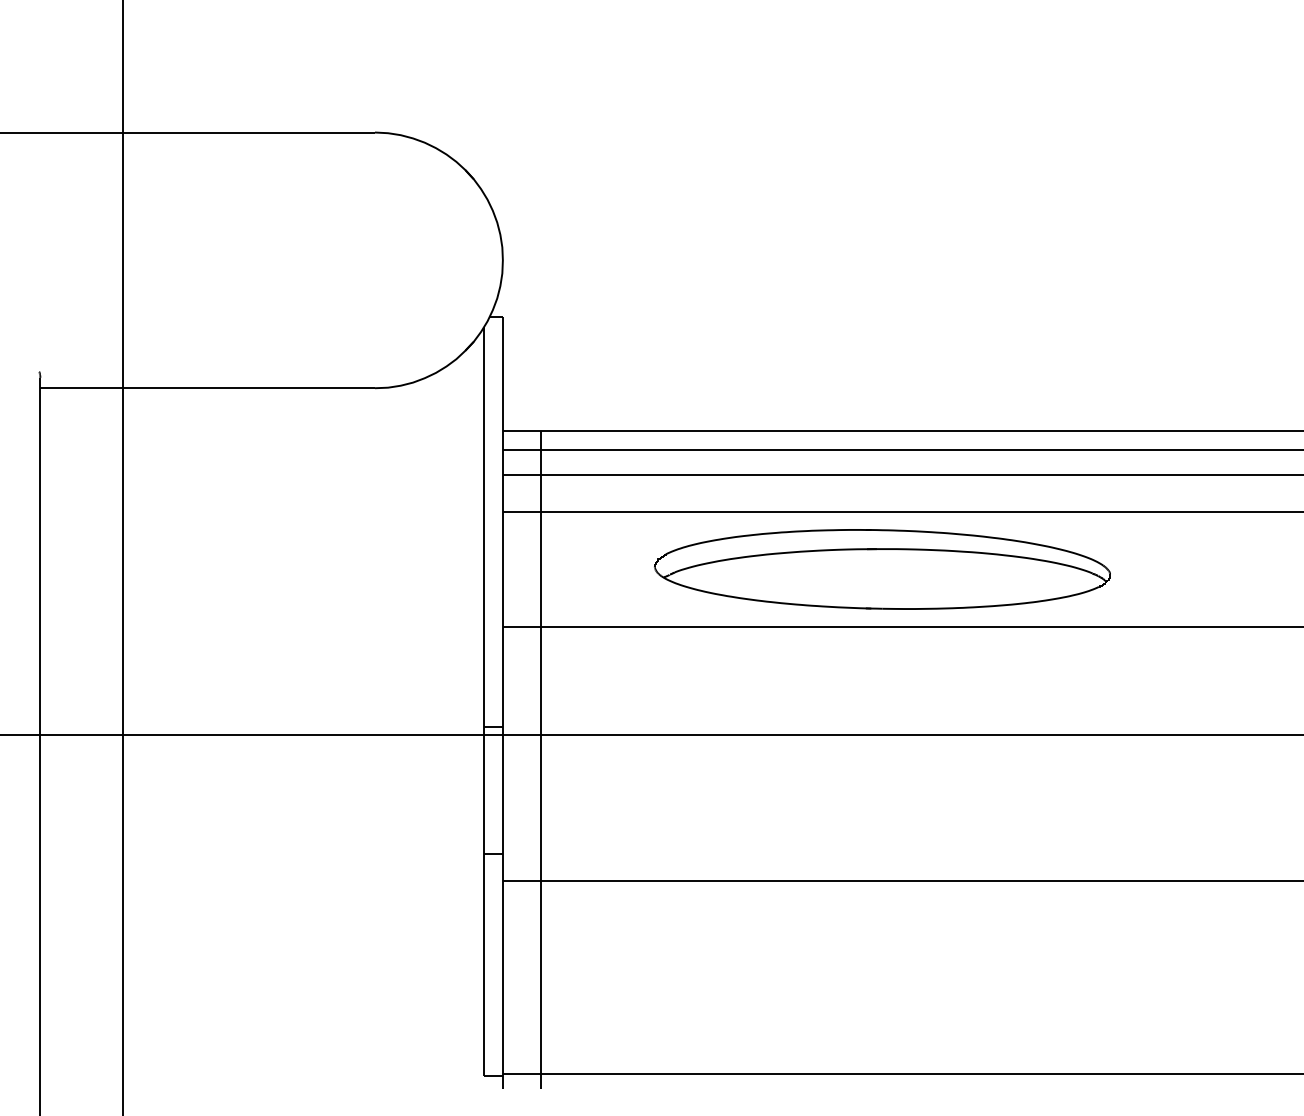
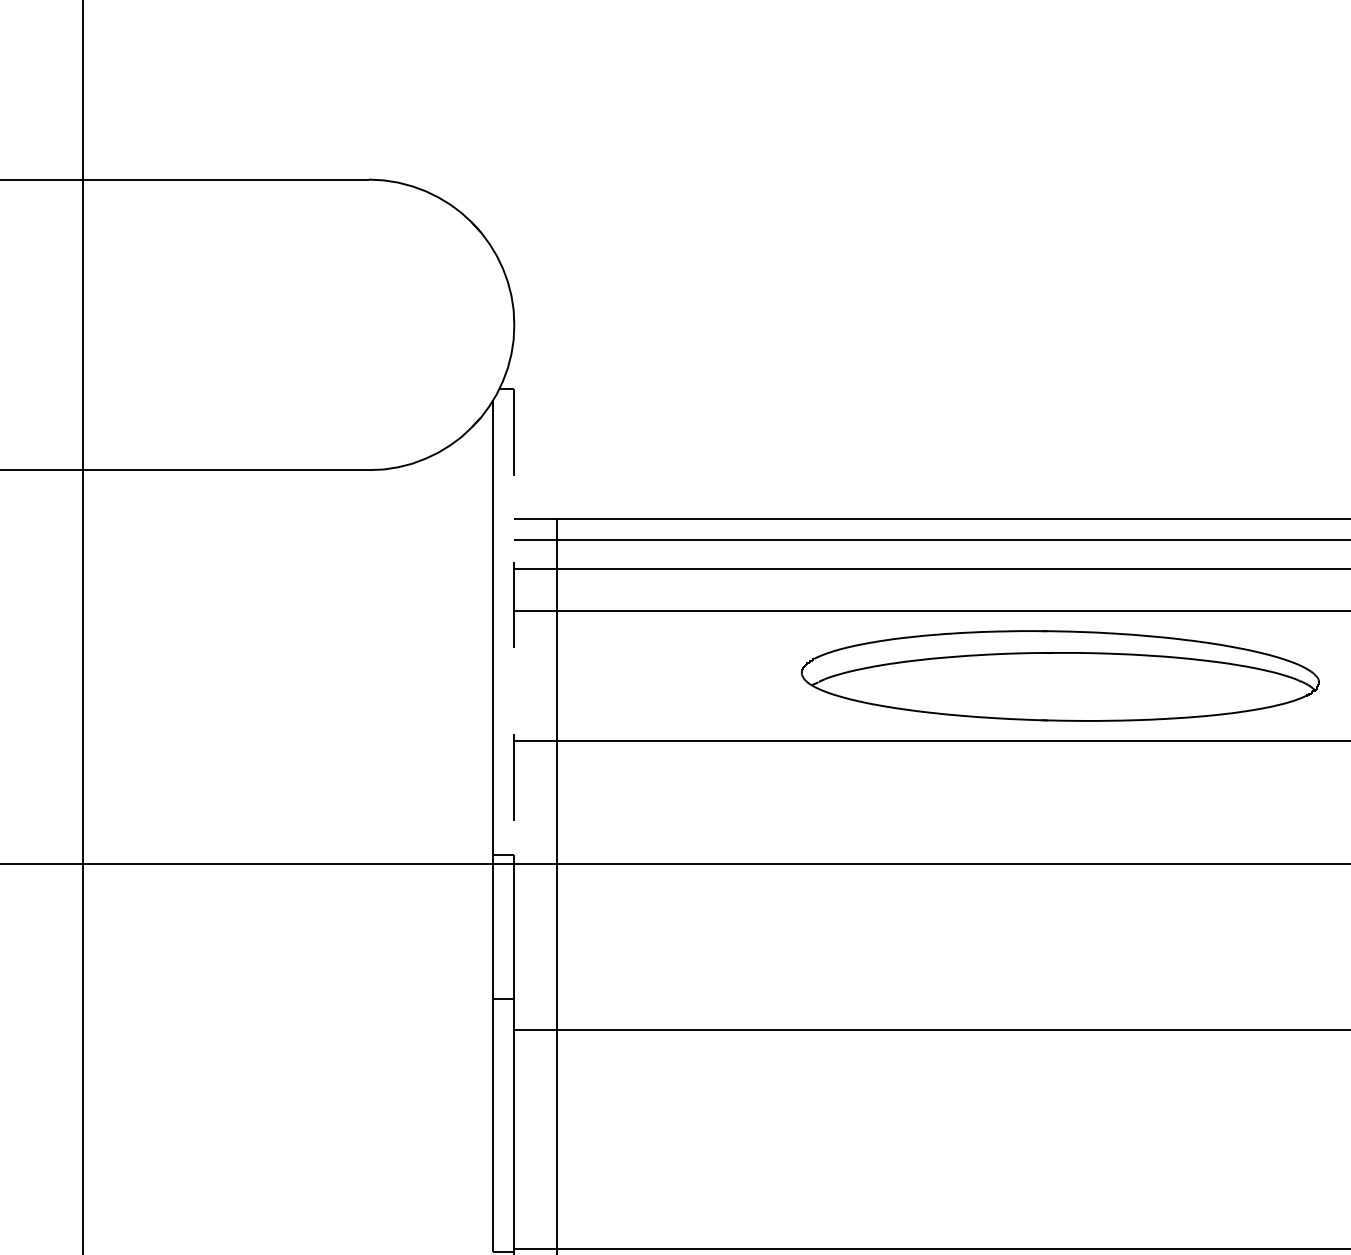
line: (502, 522) -> (513, 622), solid -> dashed
part: (882, 569) -> (1060, 676), moved

